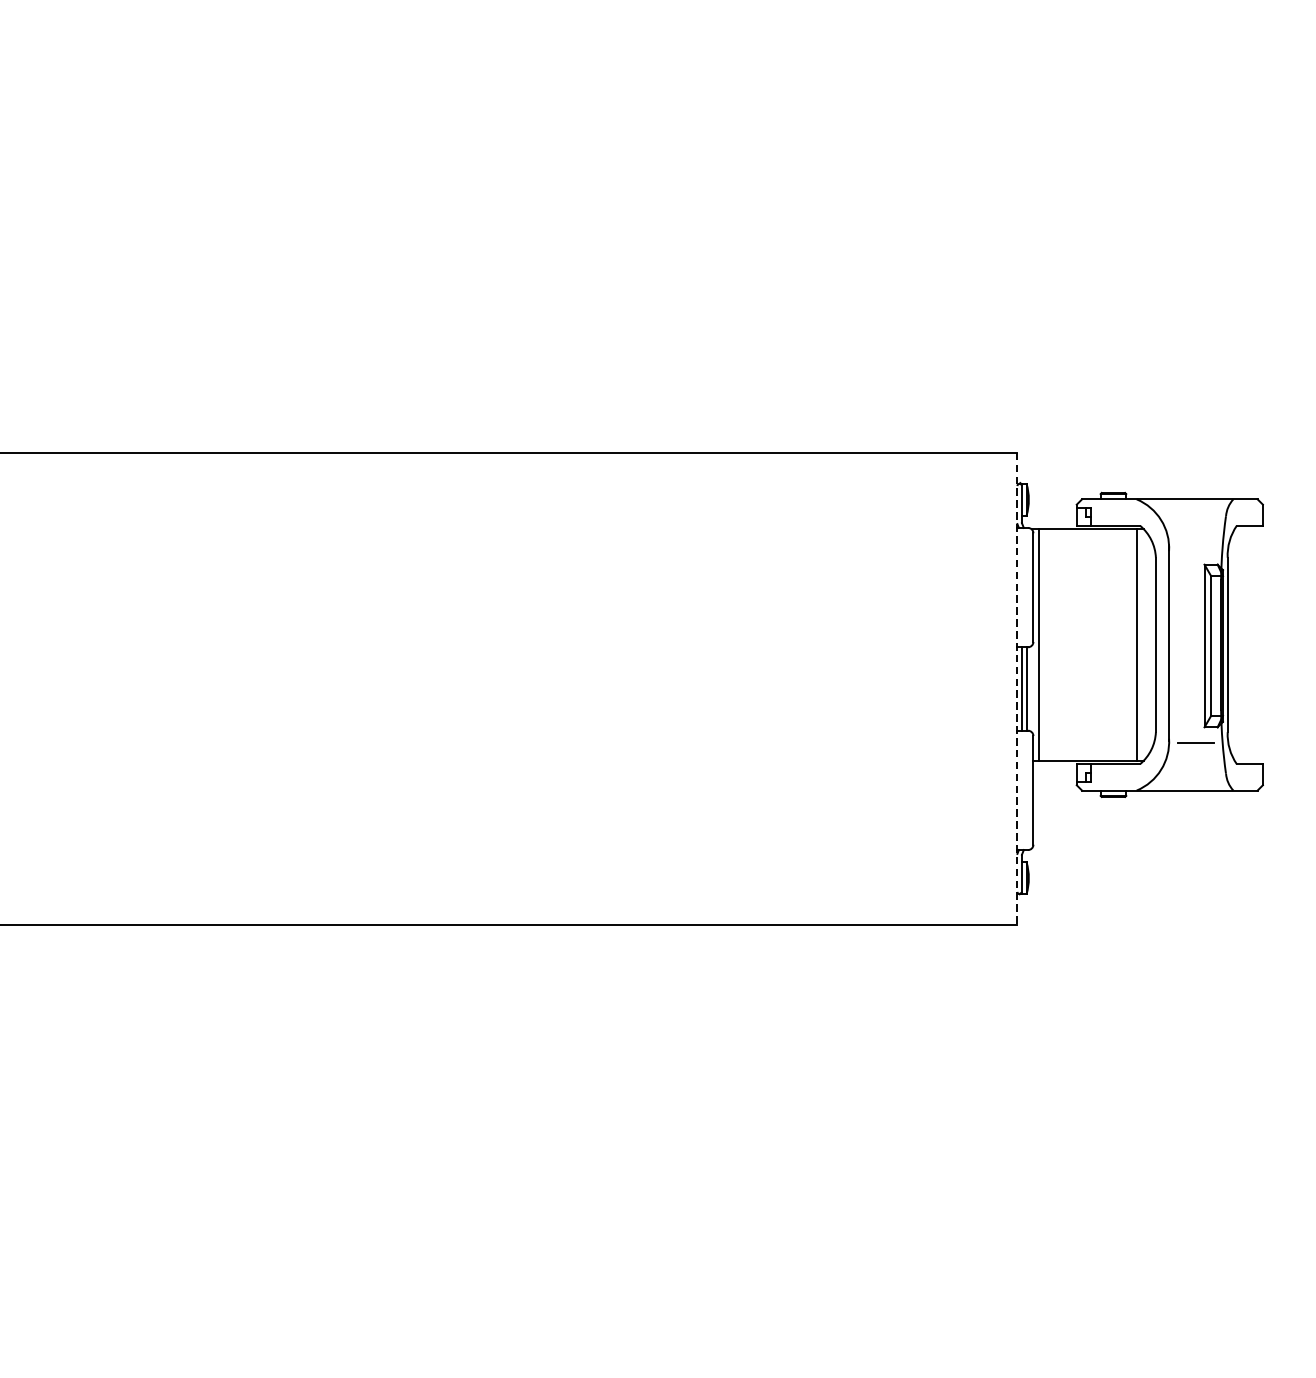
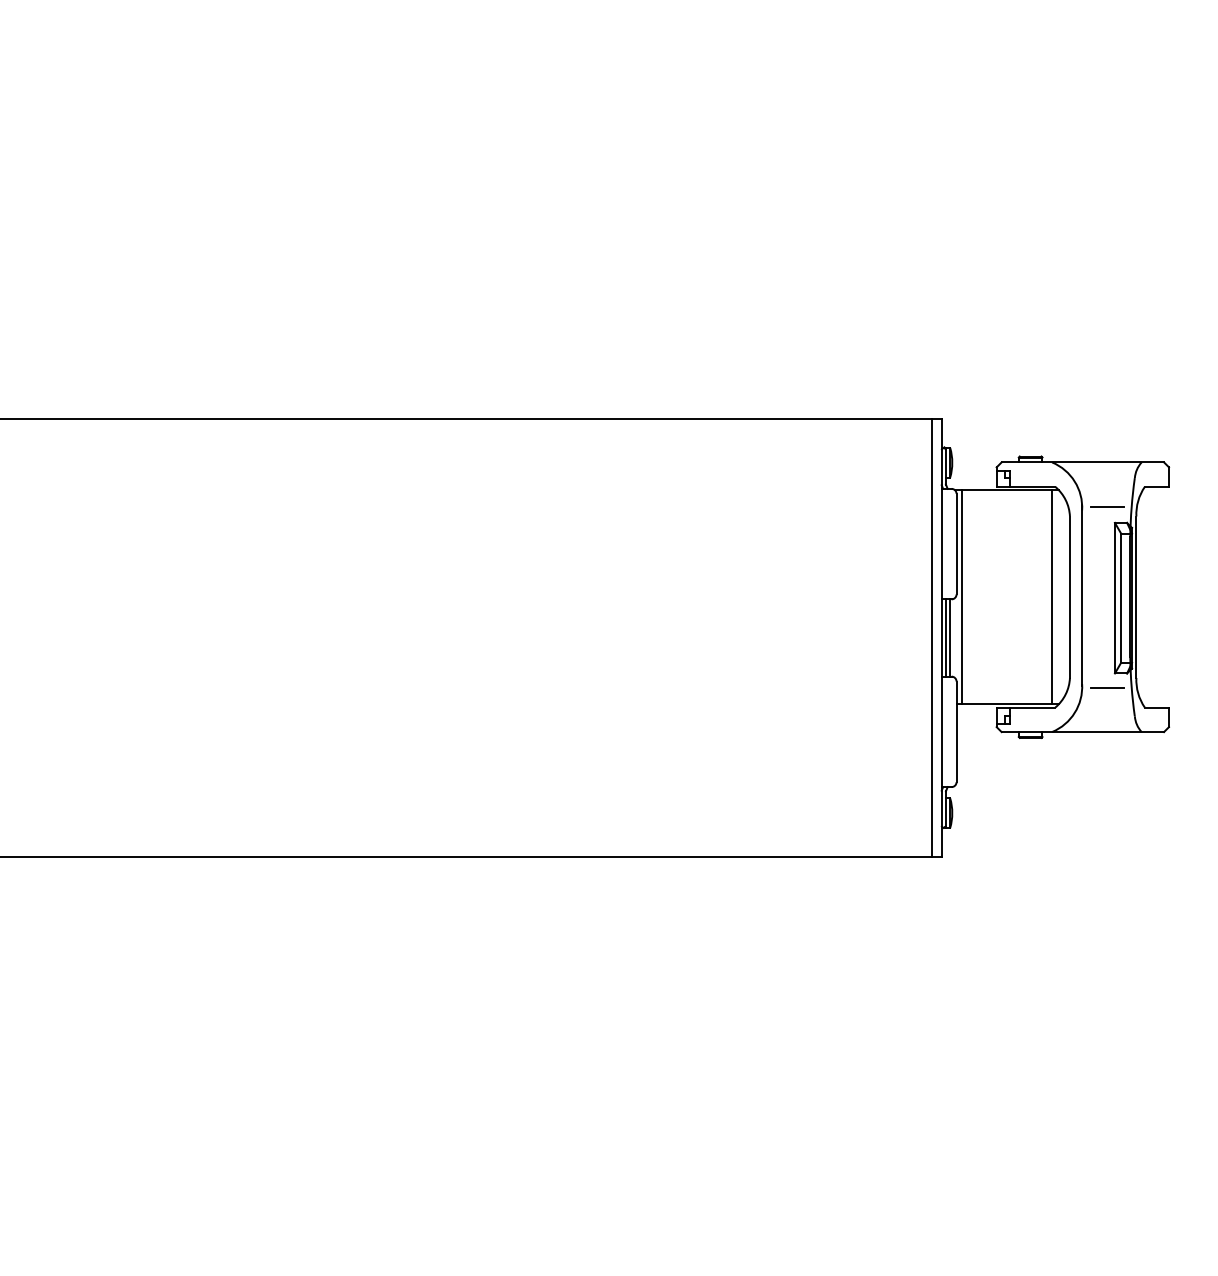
line: (1196, 546) -> (1107, 506), added
line: (1007, 688) -> (932, 637), added
line: (1017, 688) -> (941, 637), dashed -> solid

